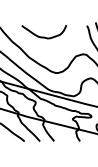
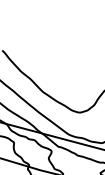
curve: (44, 36) -> (63, 64), removed

